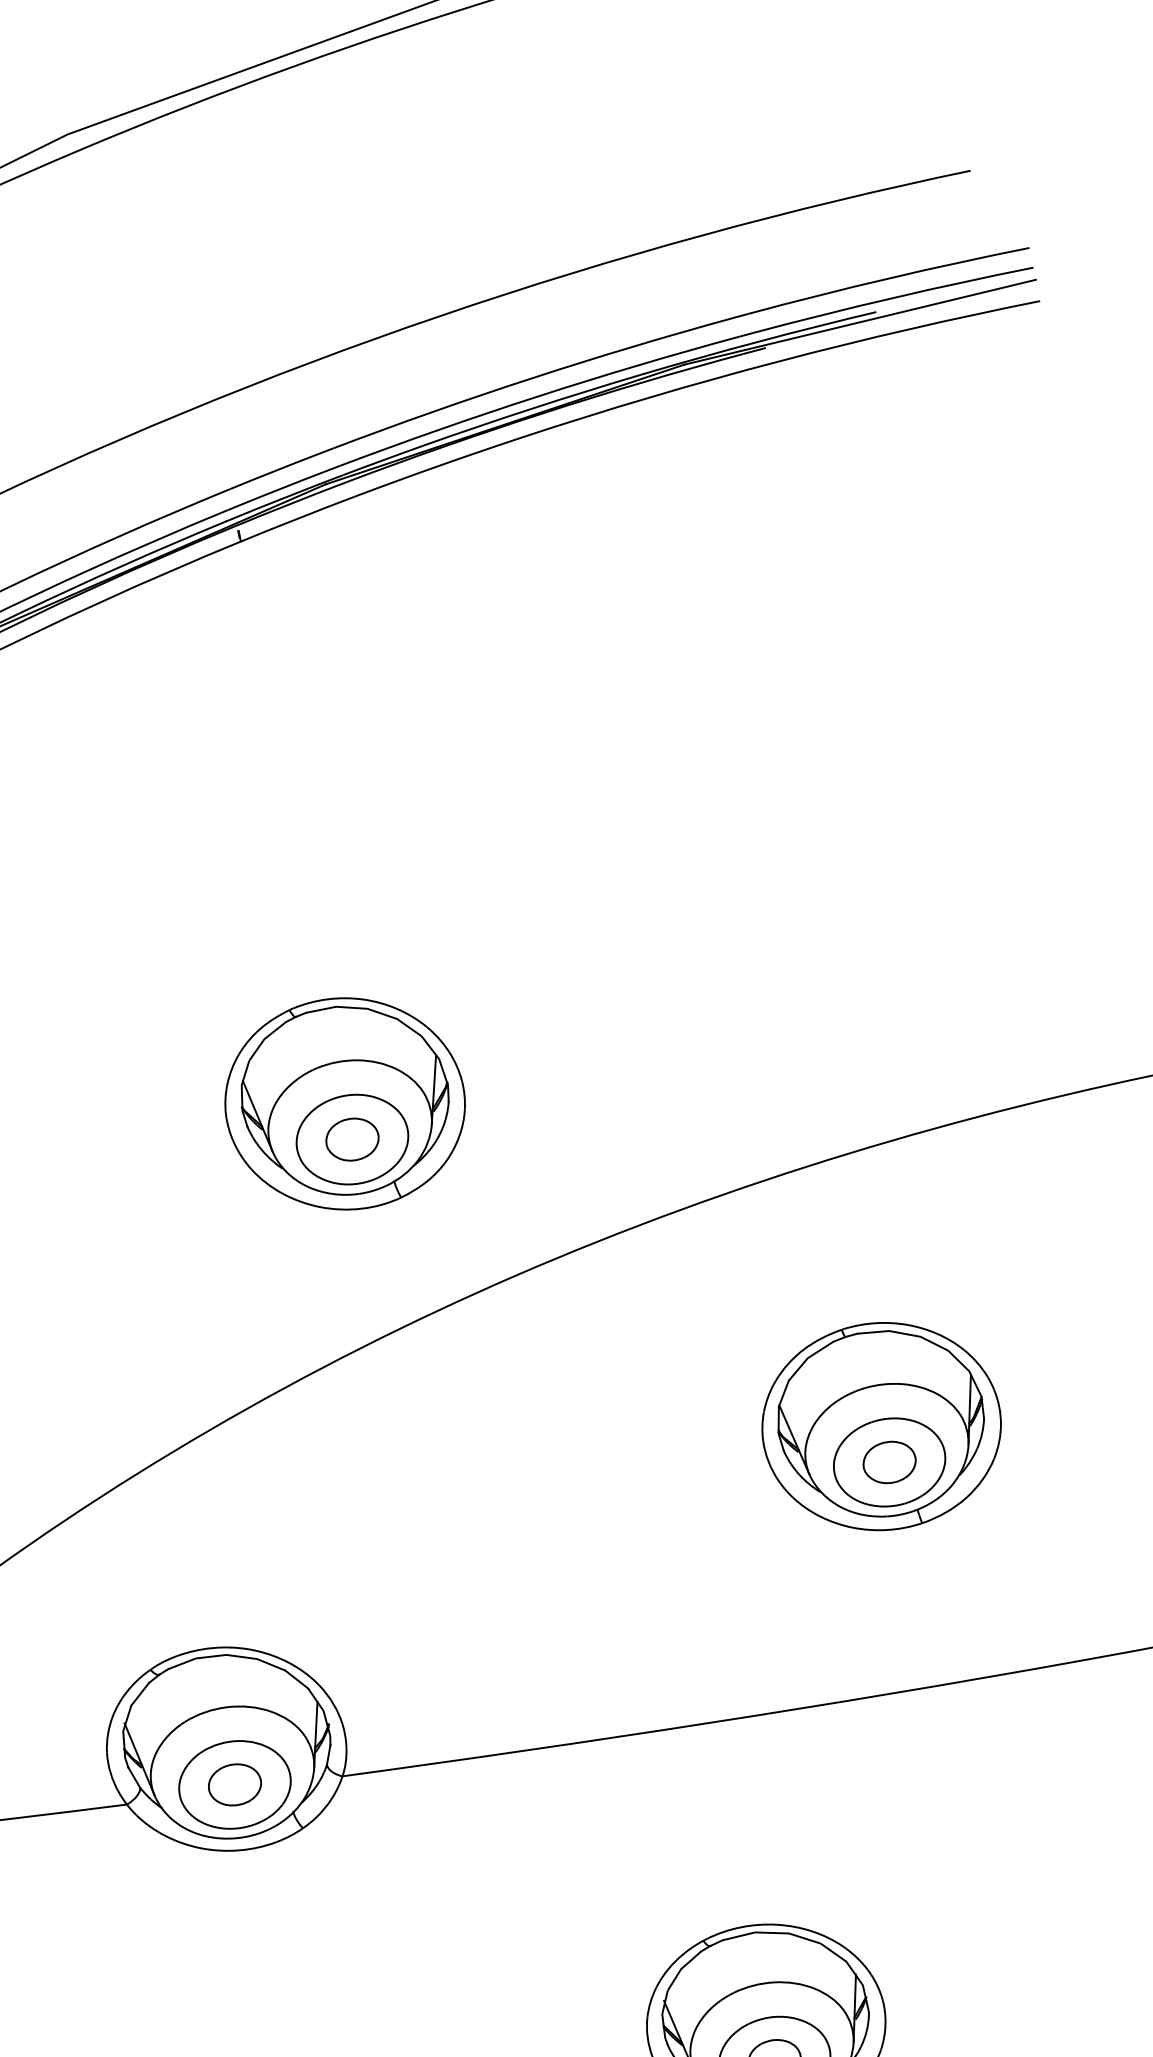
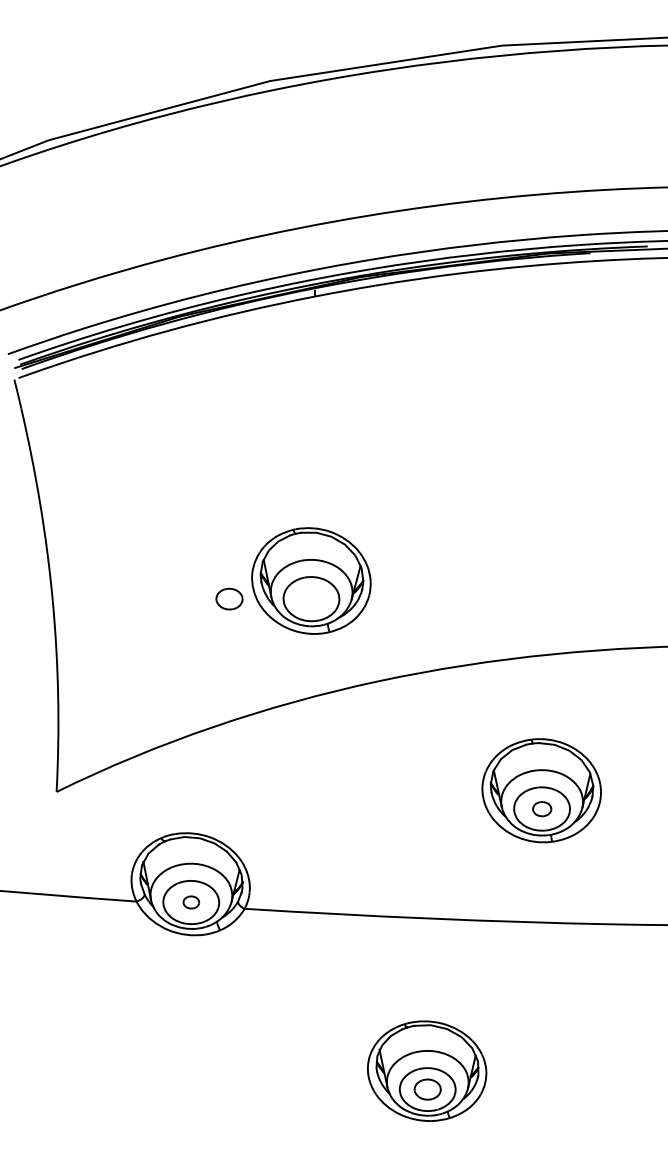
part: (352, 1138) -> (229, 598), moved
part: (890, 1463) -> (542, 809), size x0.7
part: (235, 1784) -> (191, 902), size x0.6

